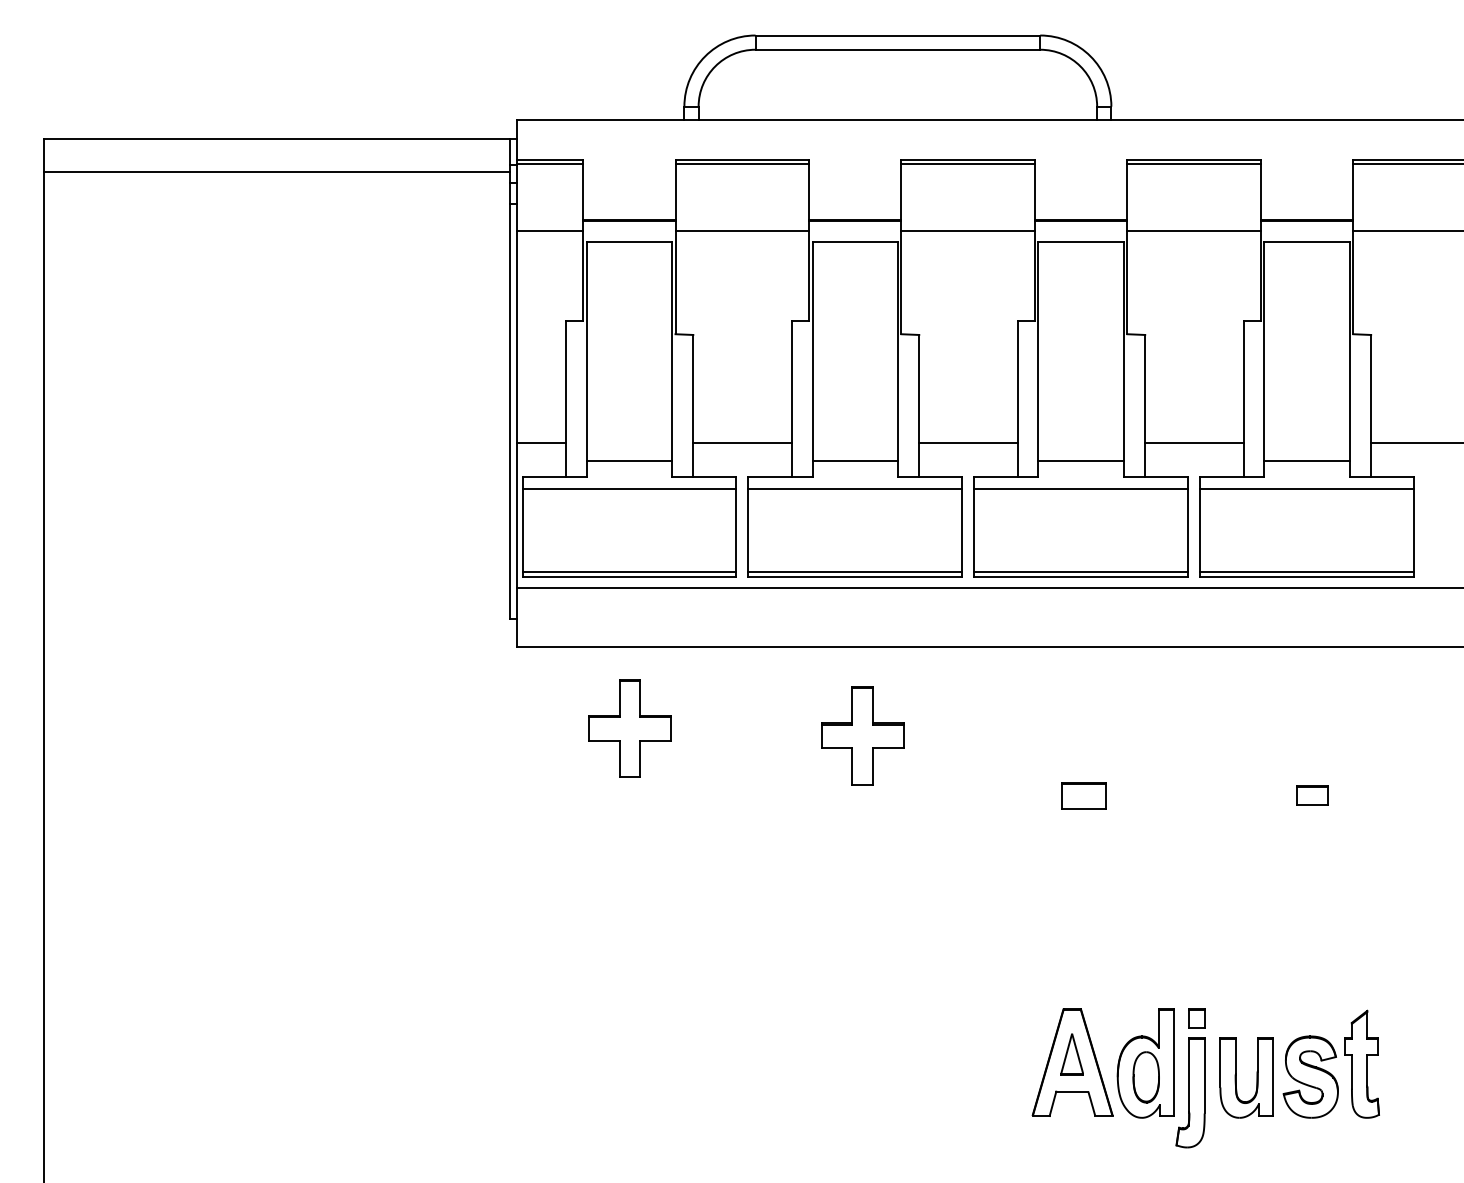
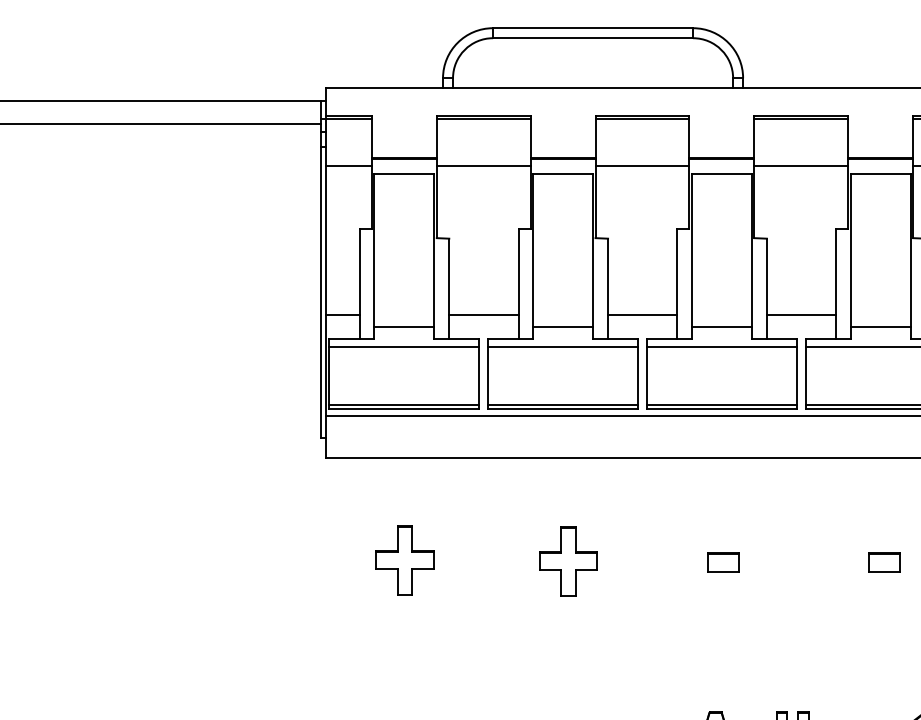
part: (629, 728) -> (404, 560), moved
part: (862, 735) -> (568, 560), moved
part: (1312, 795) -> (884, 562), size x1.43

